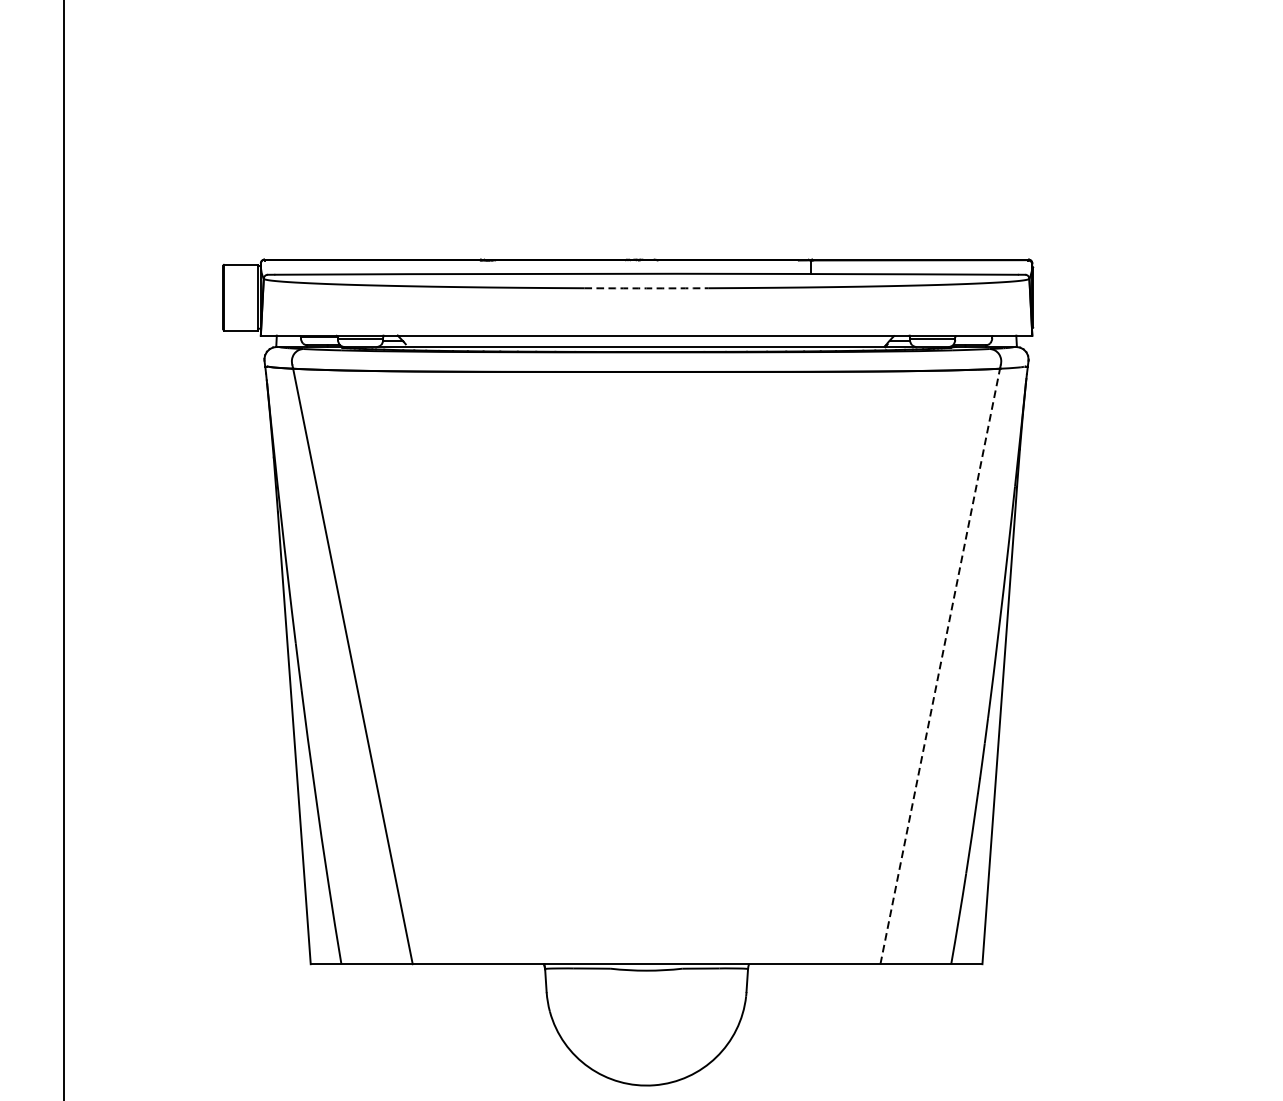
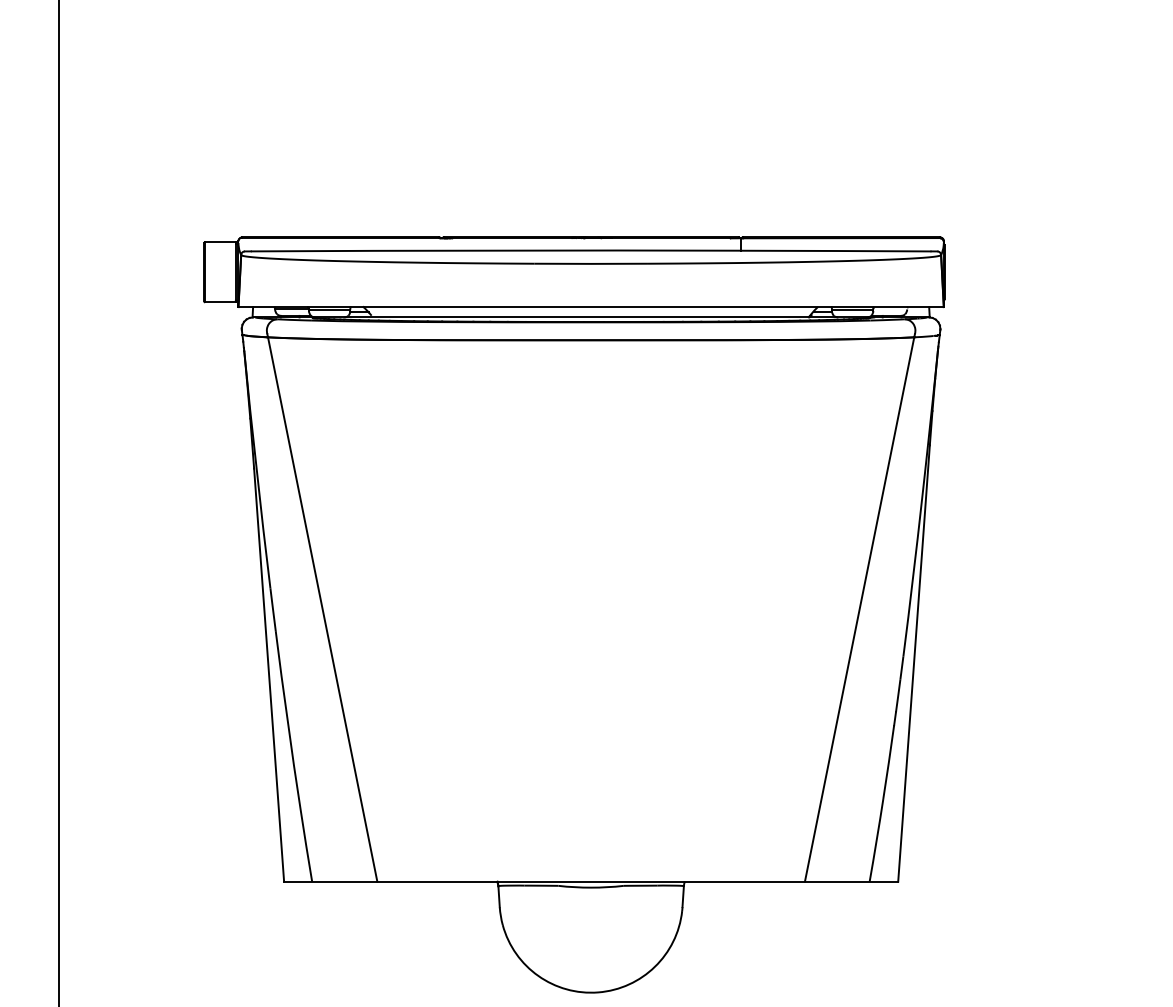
arc: (646, 287) -> (591, 263), dashed -> solid
line: (940, 666) -> (859, 609), dashed -> solid

